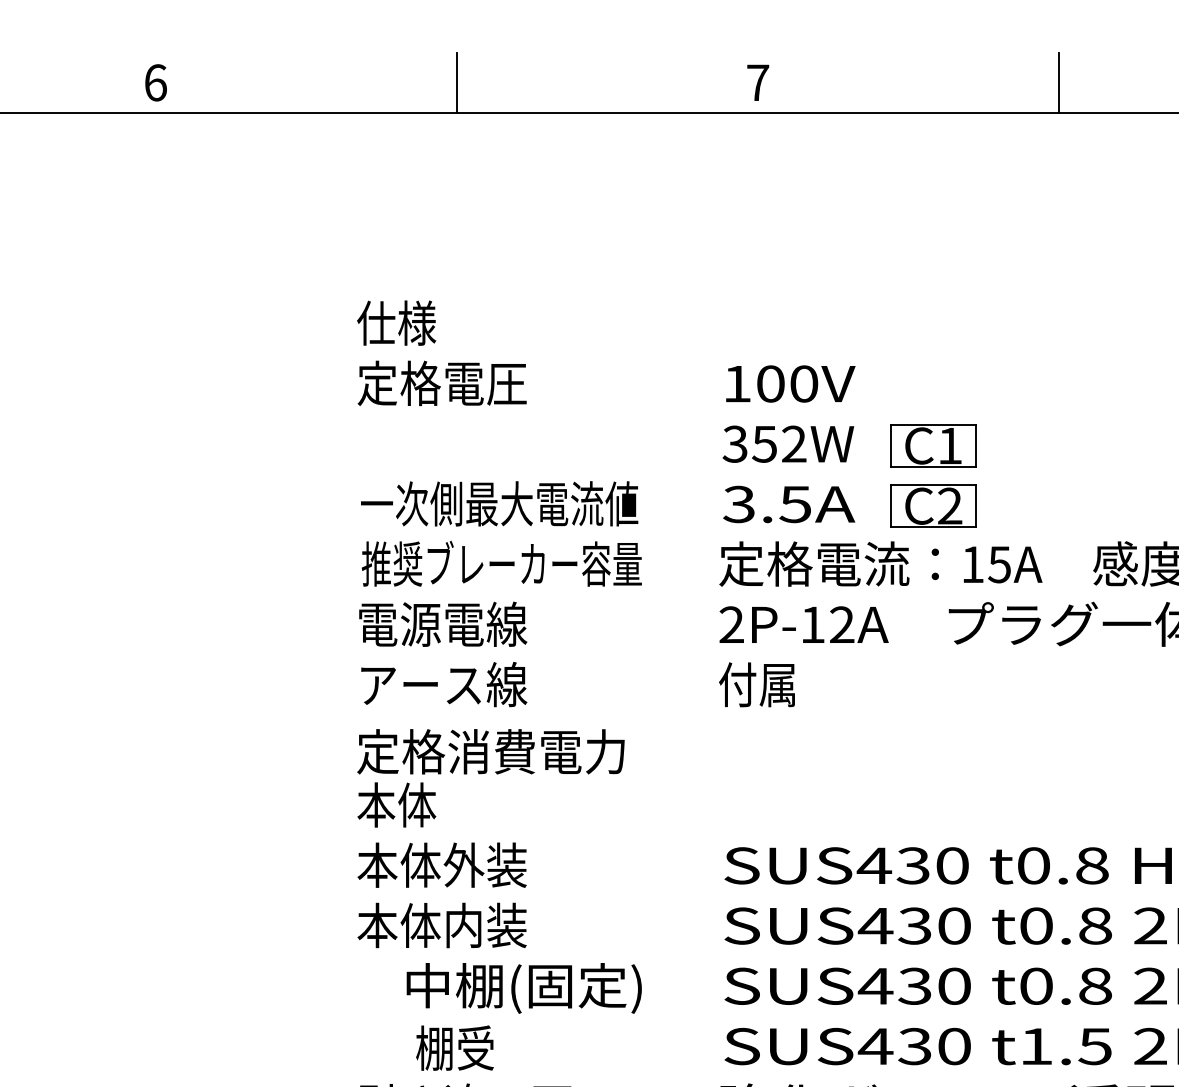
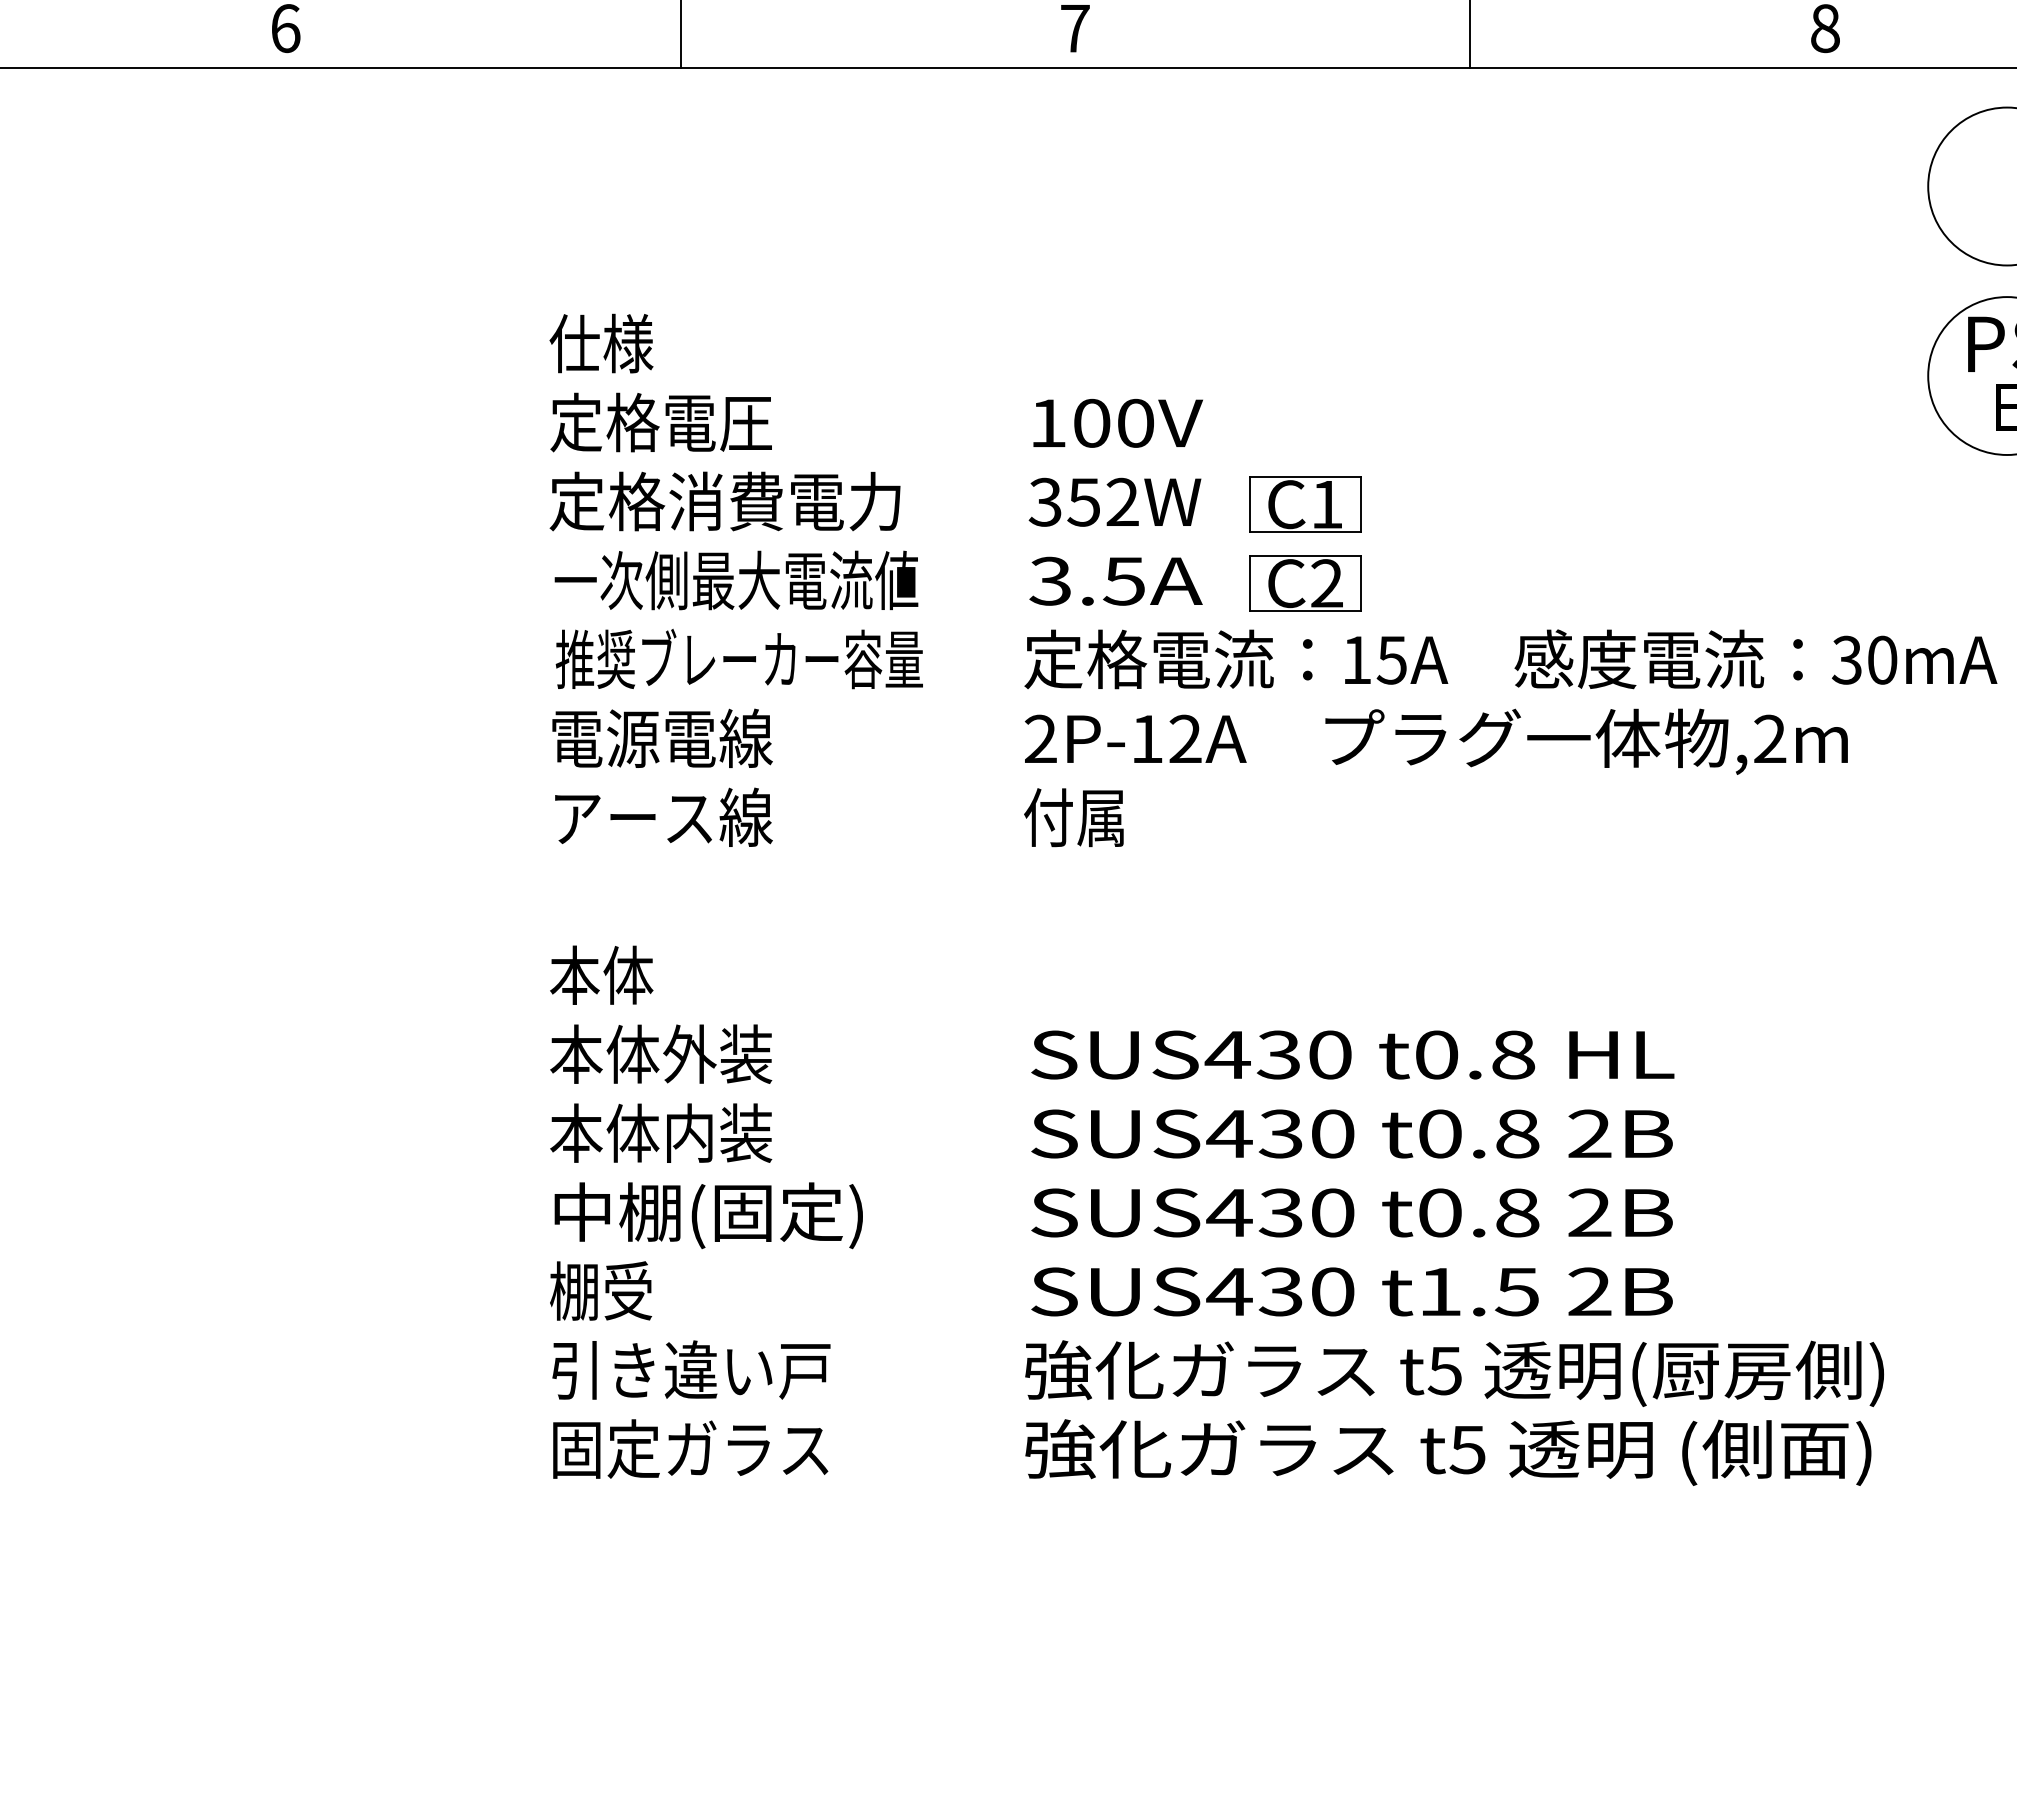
text: (490, 751) -> (724, 501), moved
text: (524, 988) -> (708, 1215), moved
text: (455, 1047) -> (601, 1290), moved

